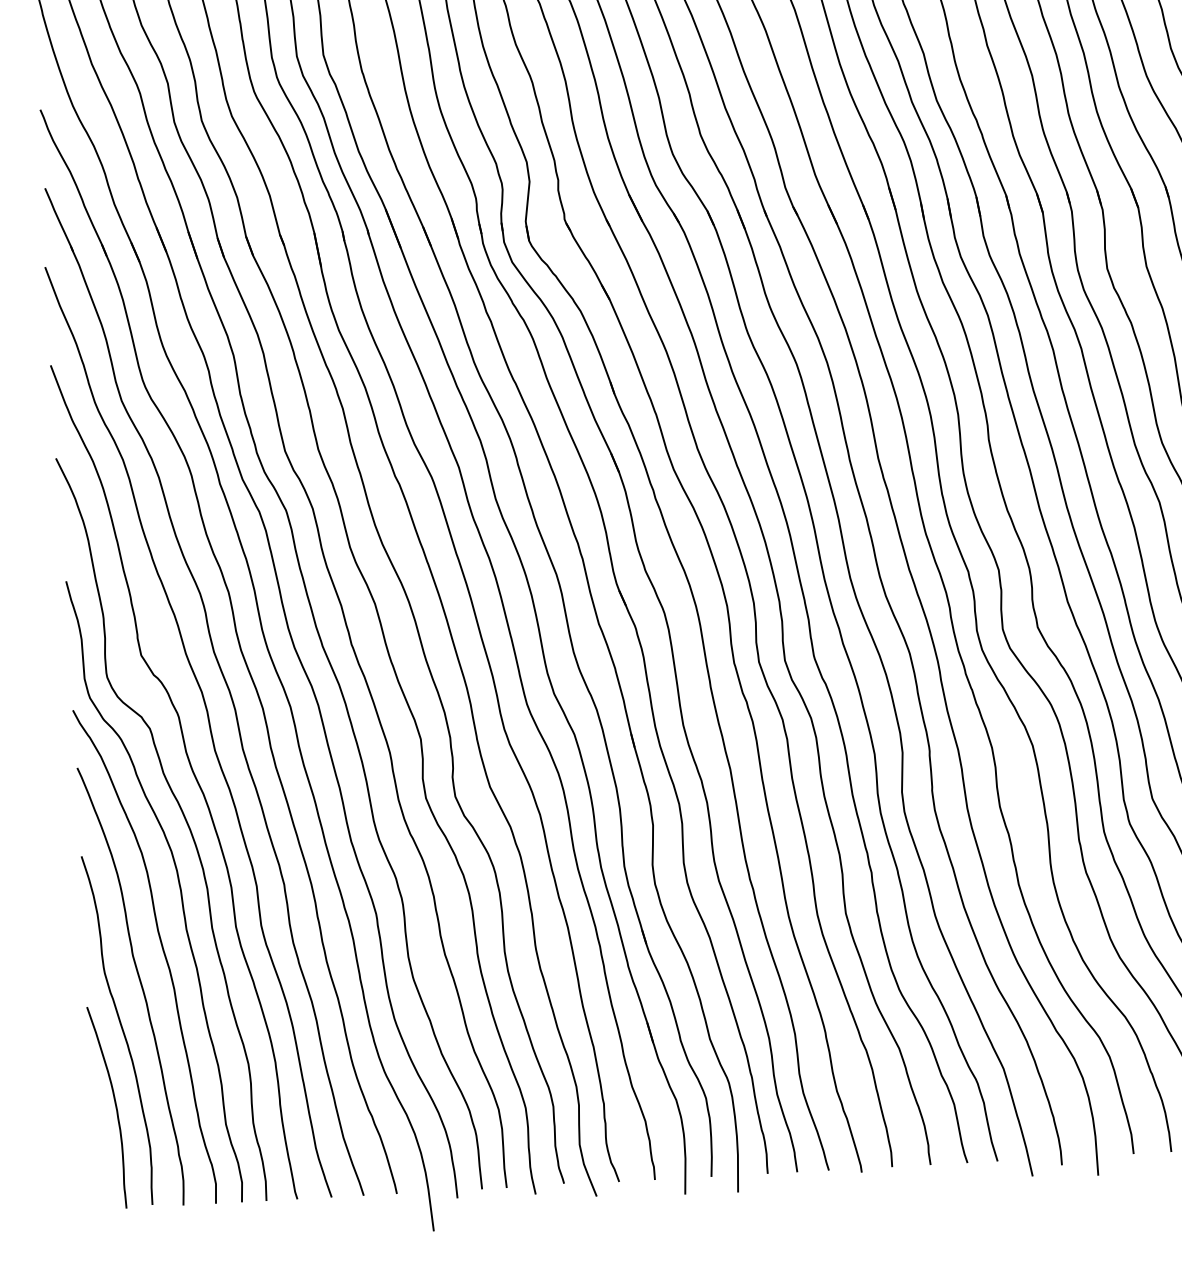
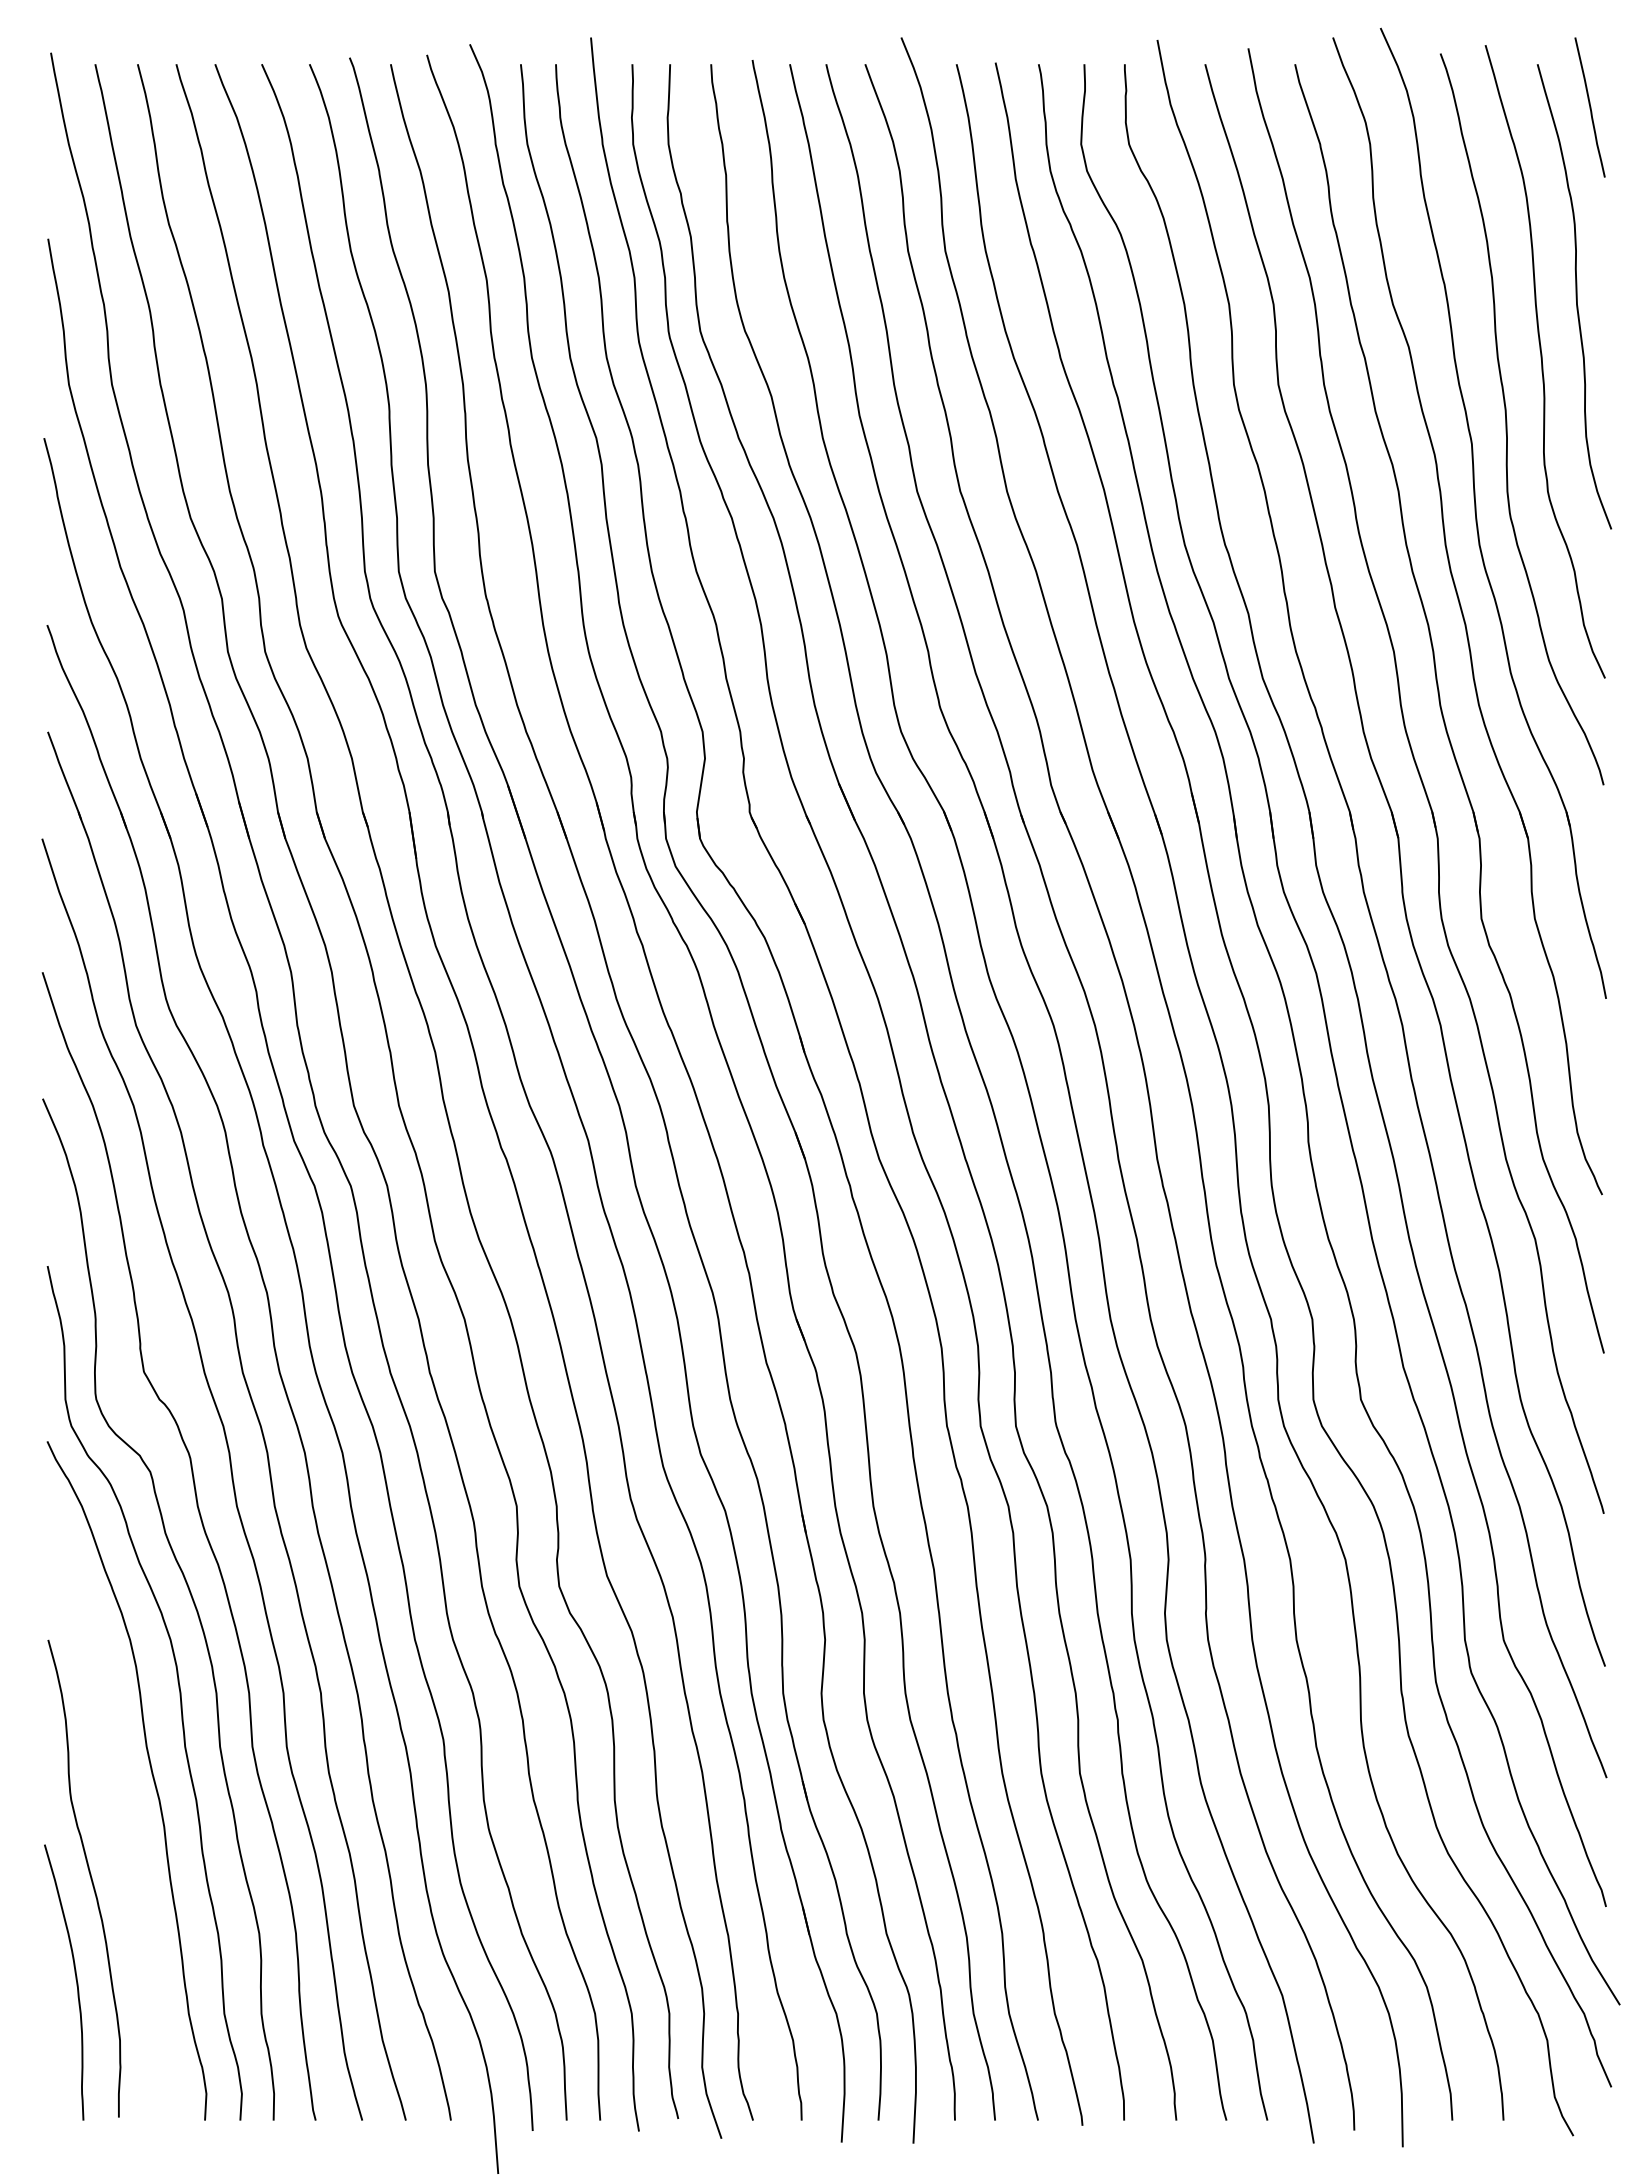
curve: (140, 983) -> (118, 1816), removed

